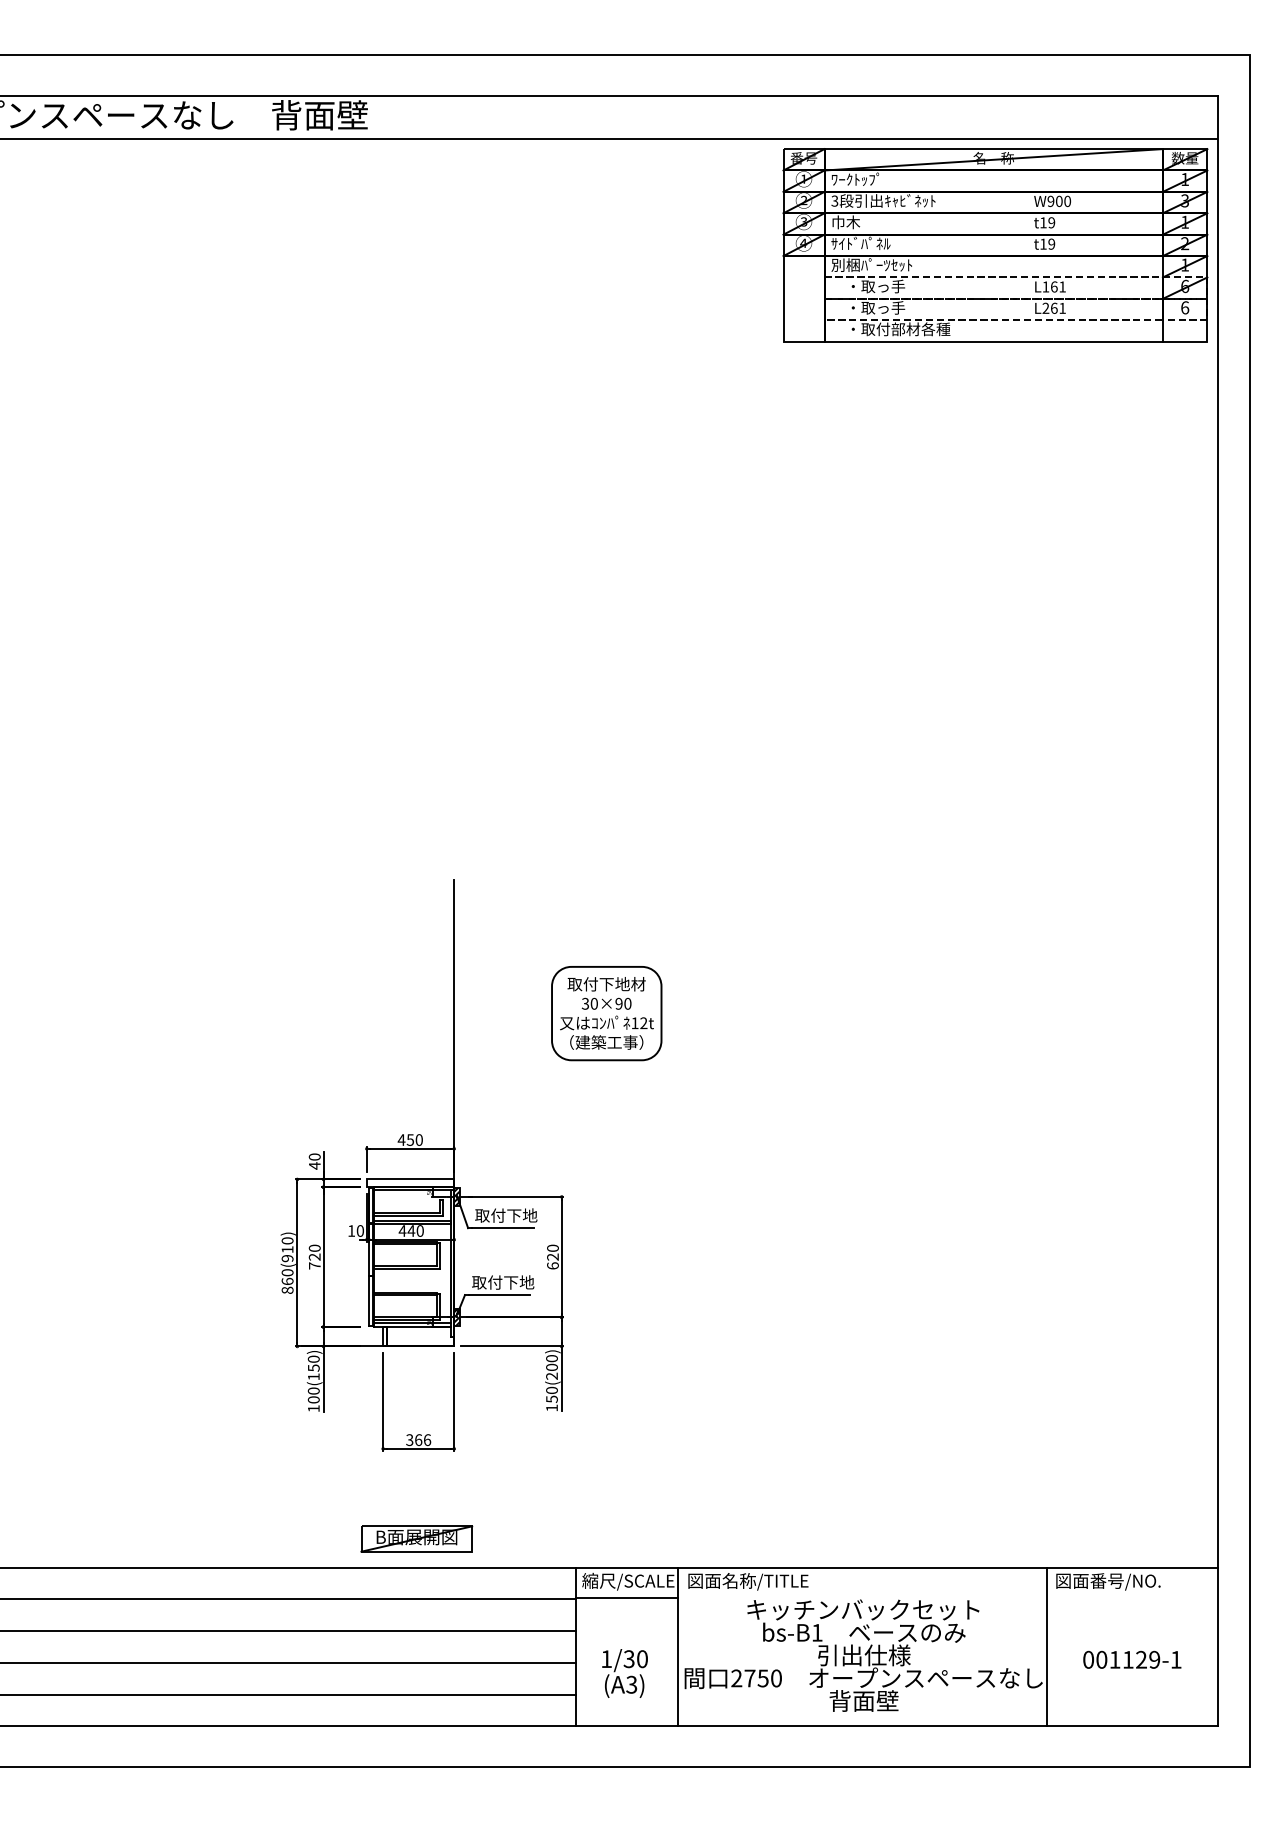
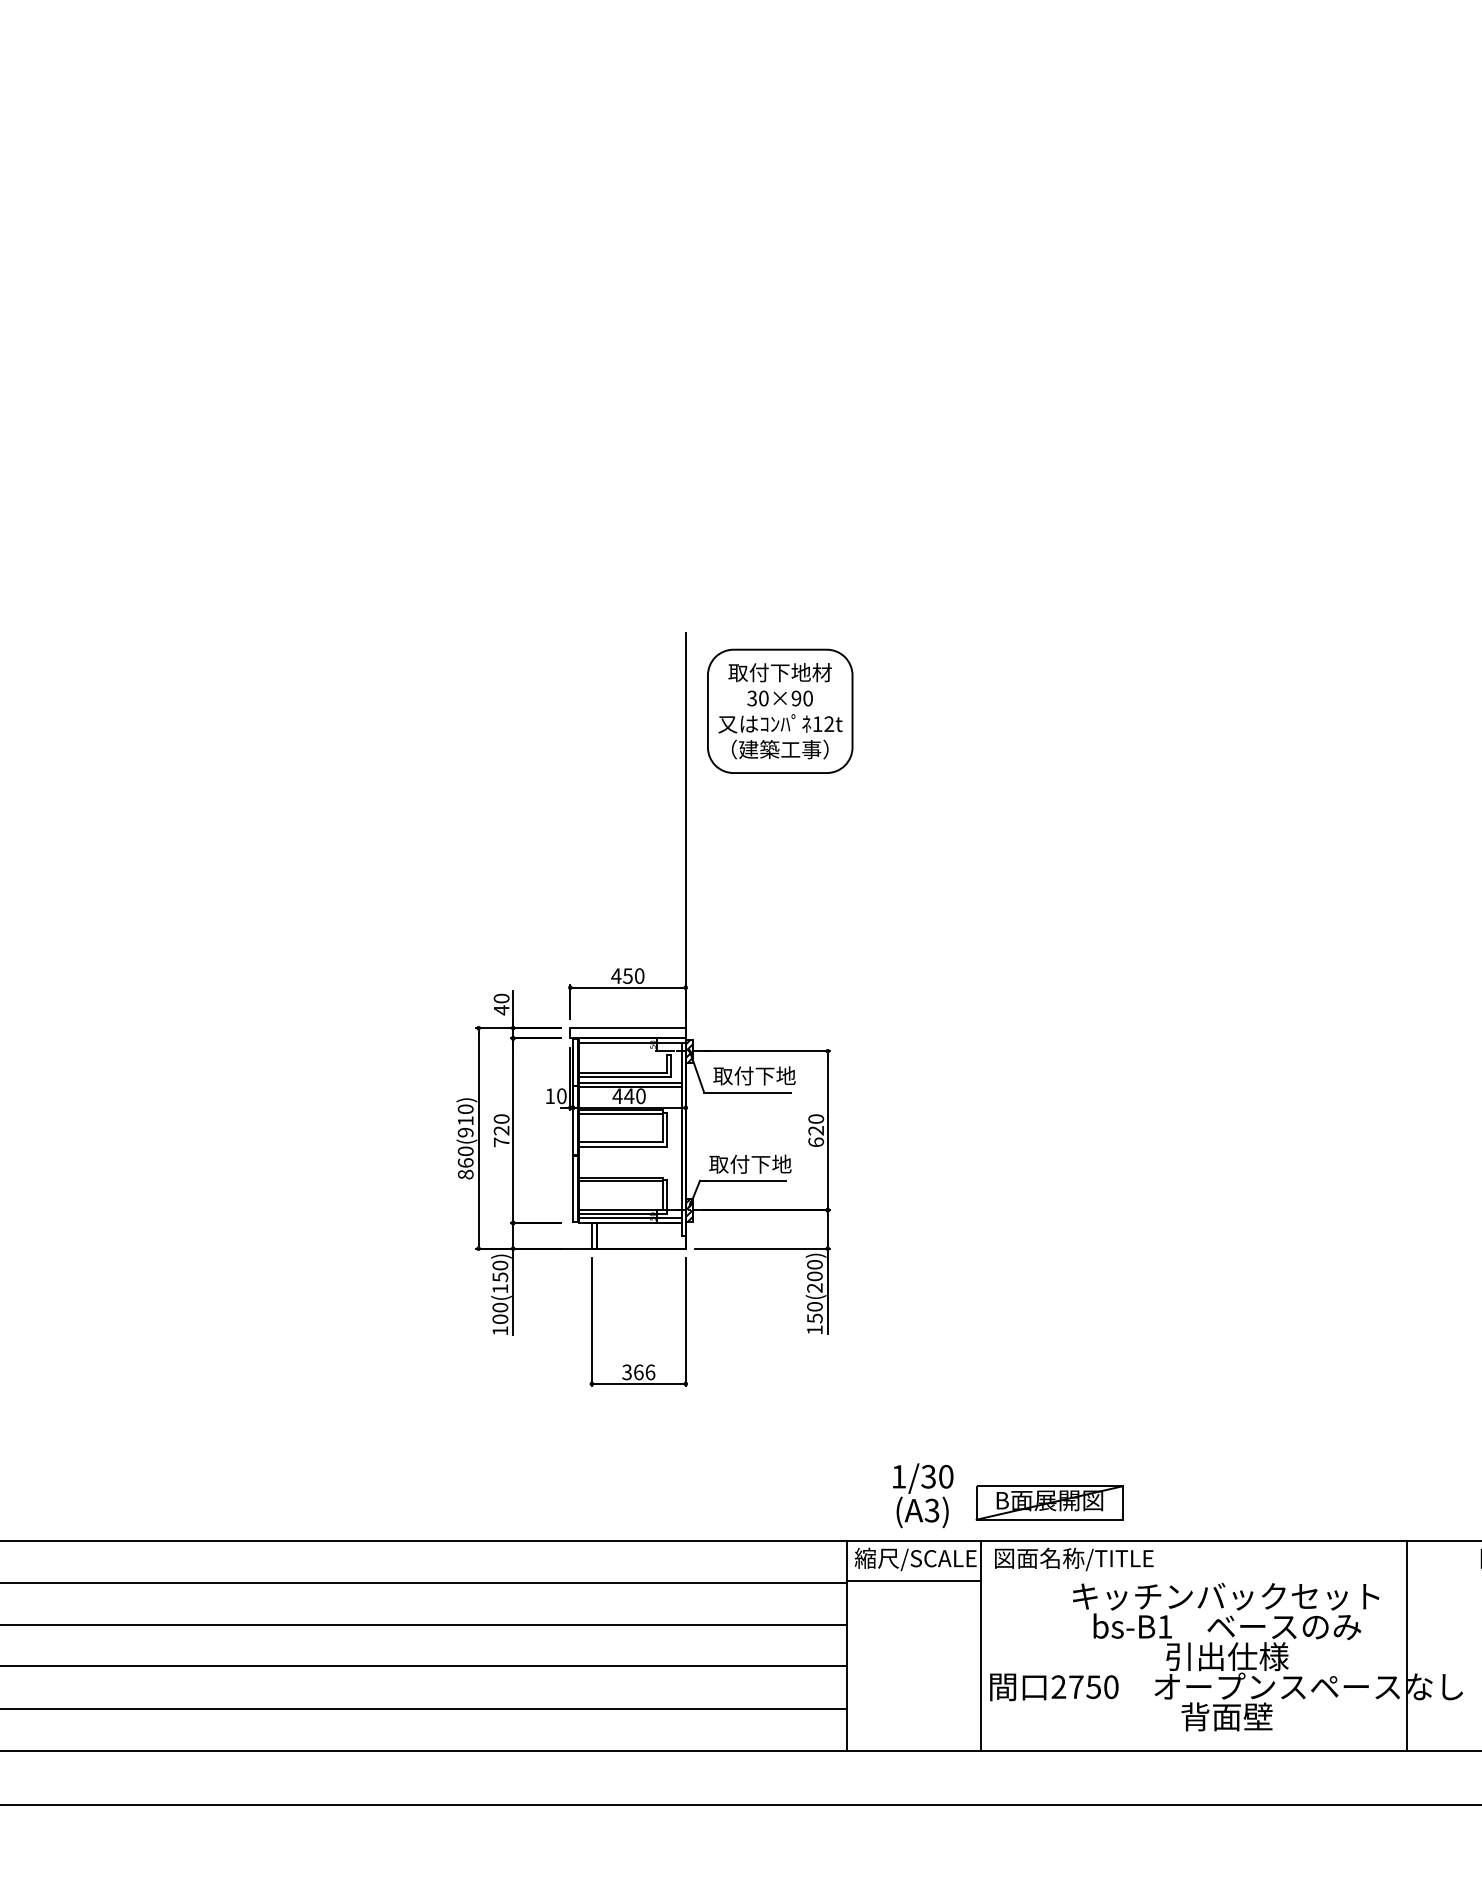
part: (606, 1013) -> (779, 711), moved
part: (416, 1538) -> (1049, 1502), moved
line: (1047, 1646) -> (1407, 1644), moved
text: (624, 1673) -> (922, 1495), moved

